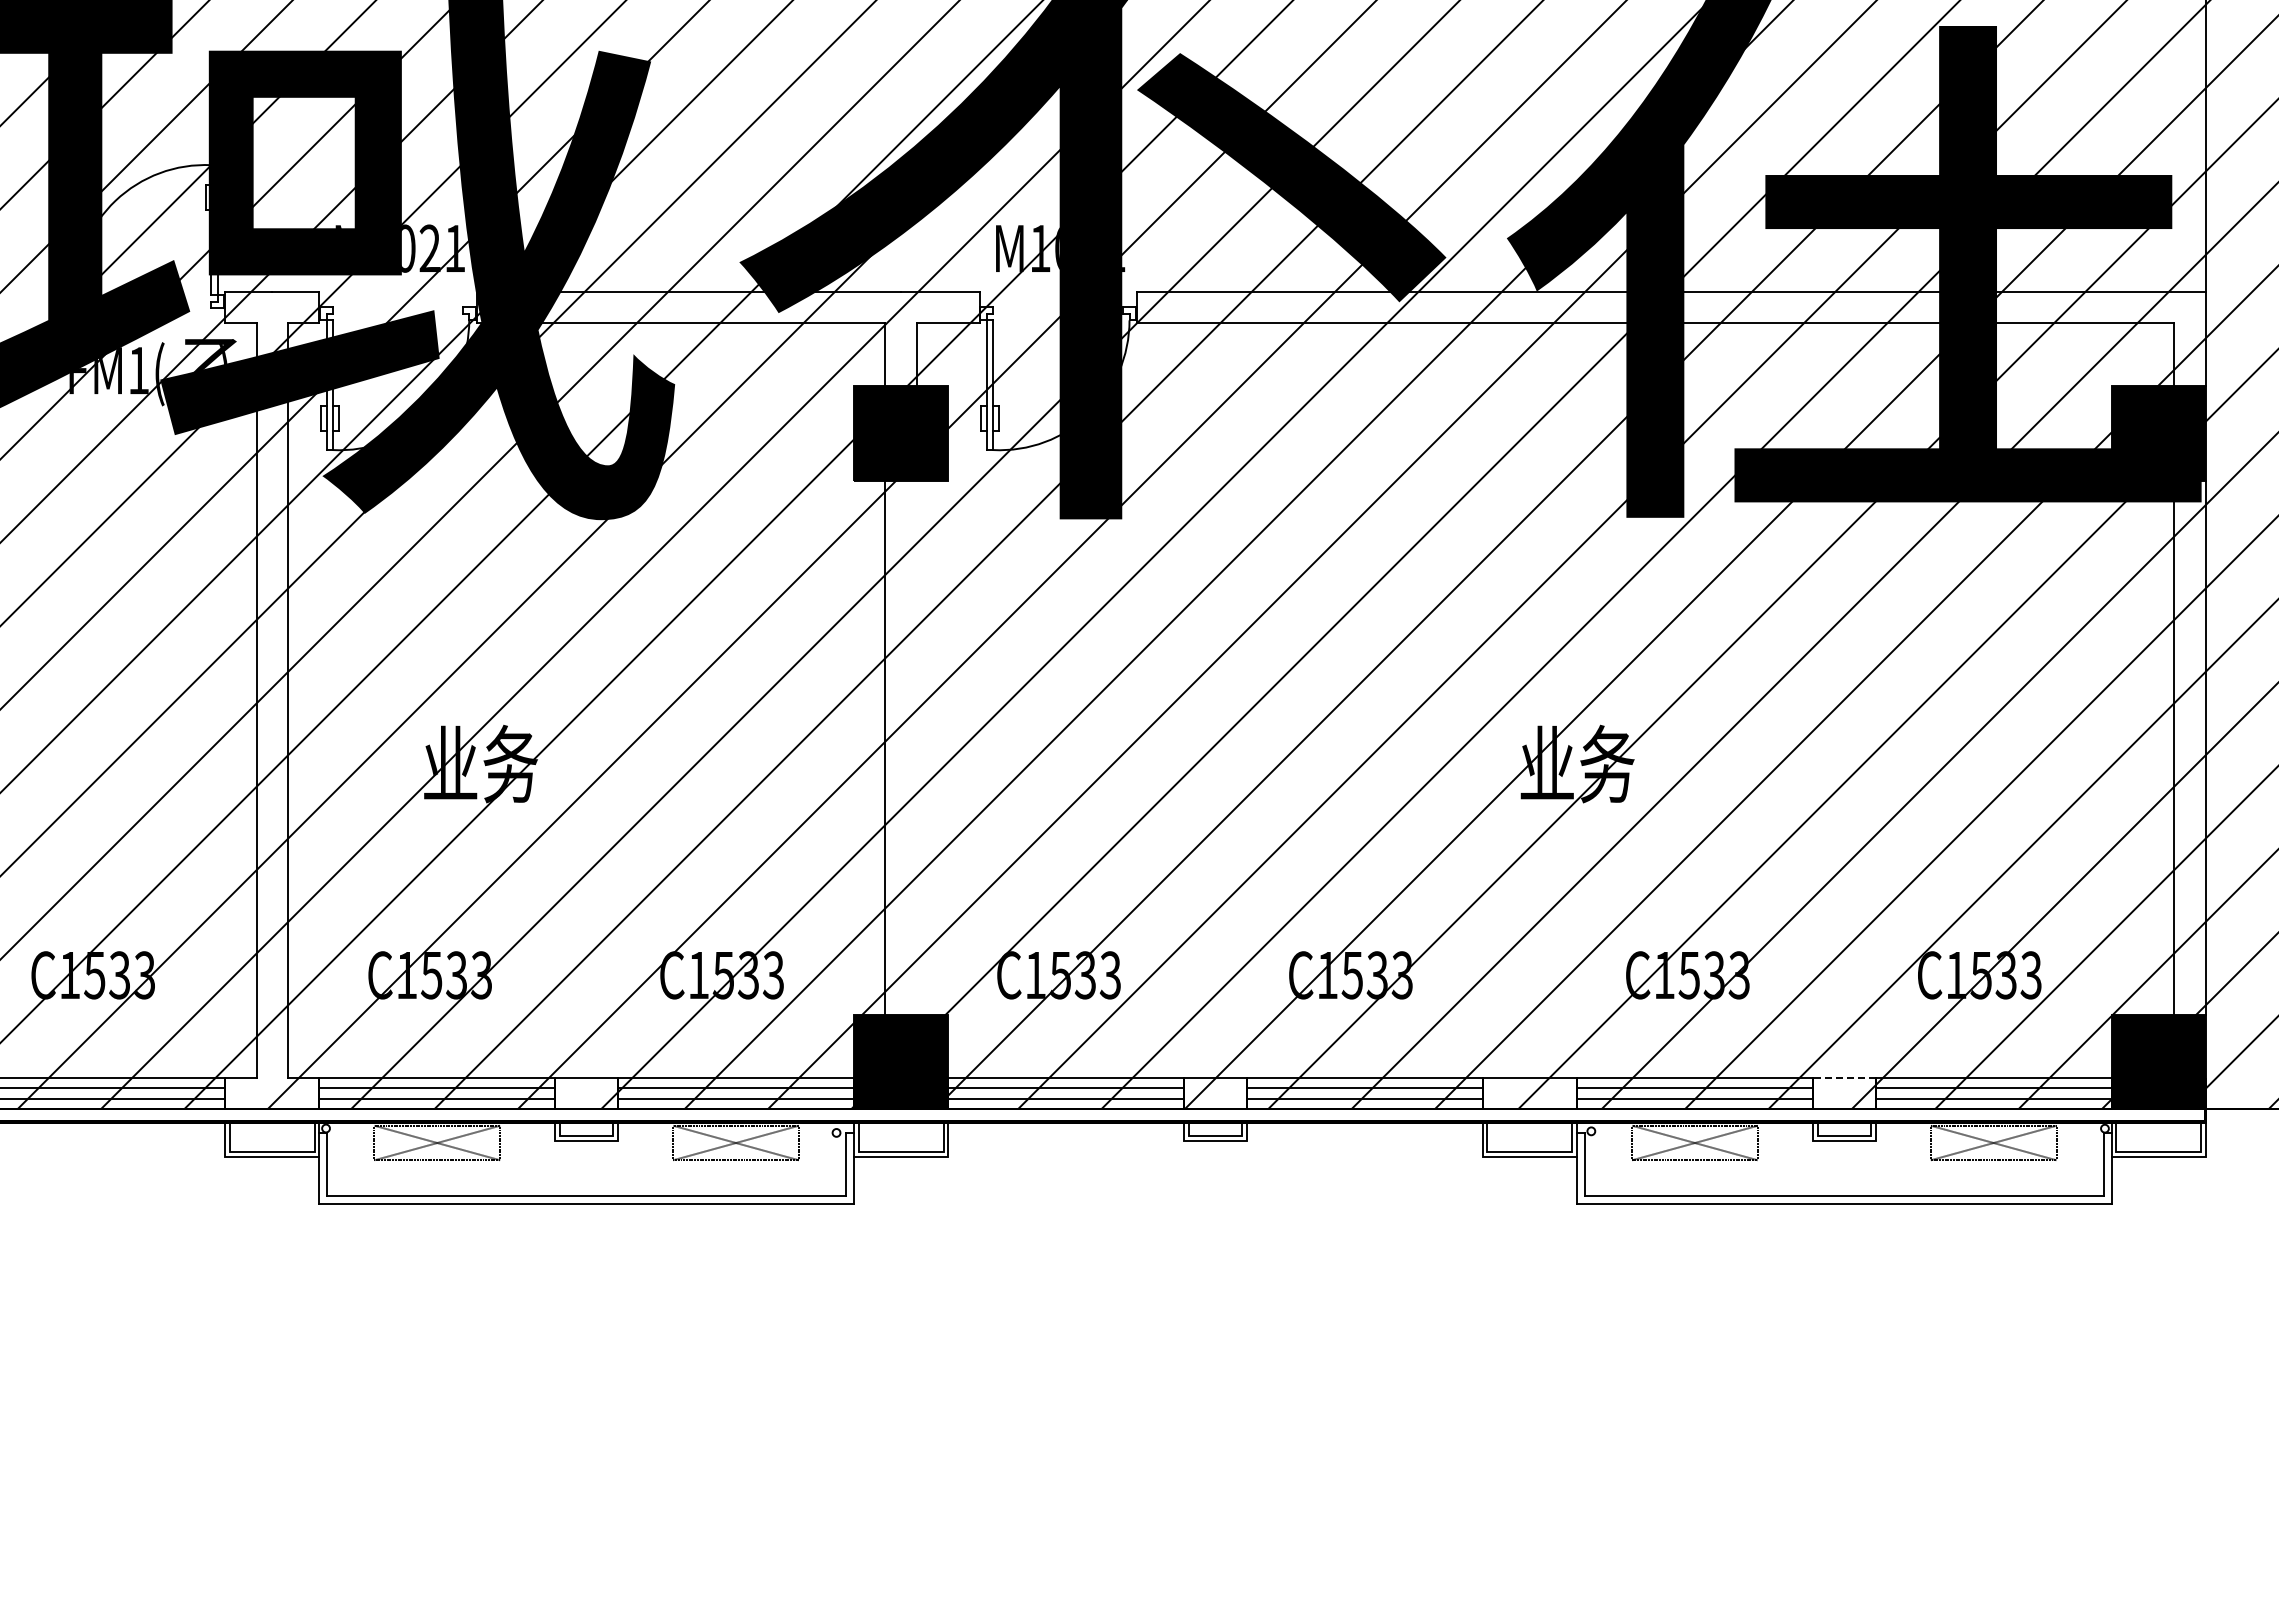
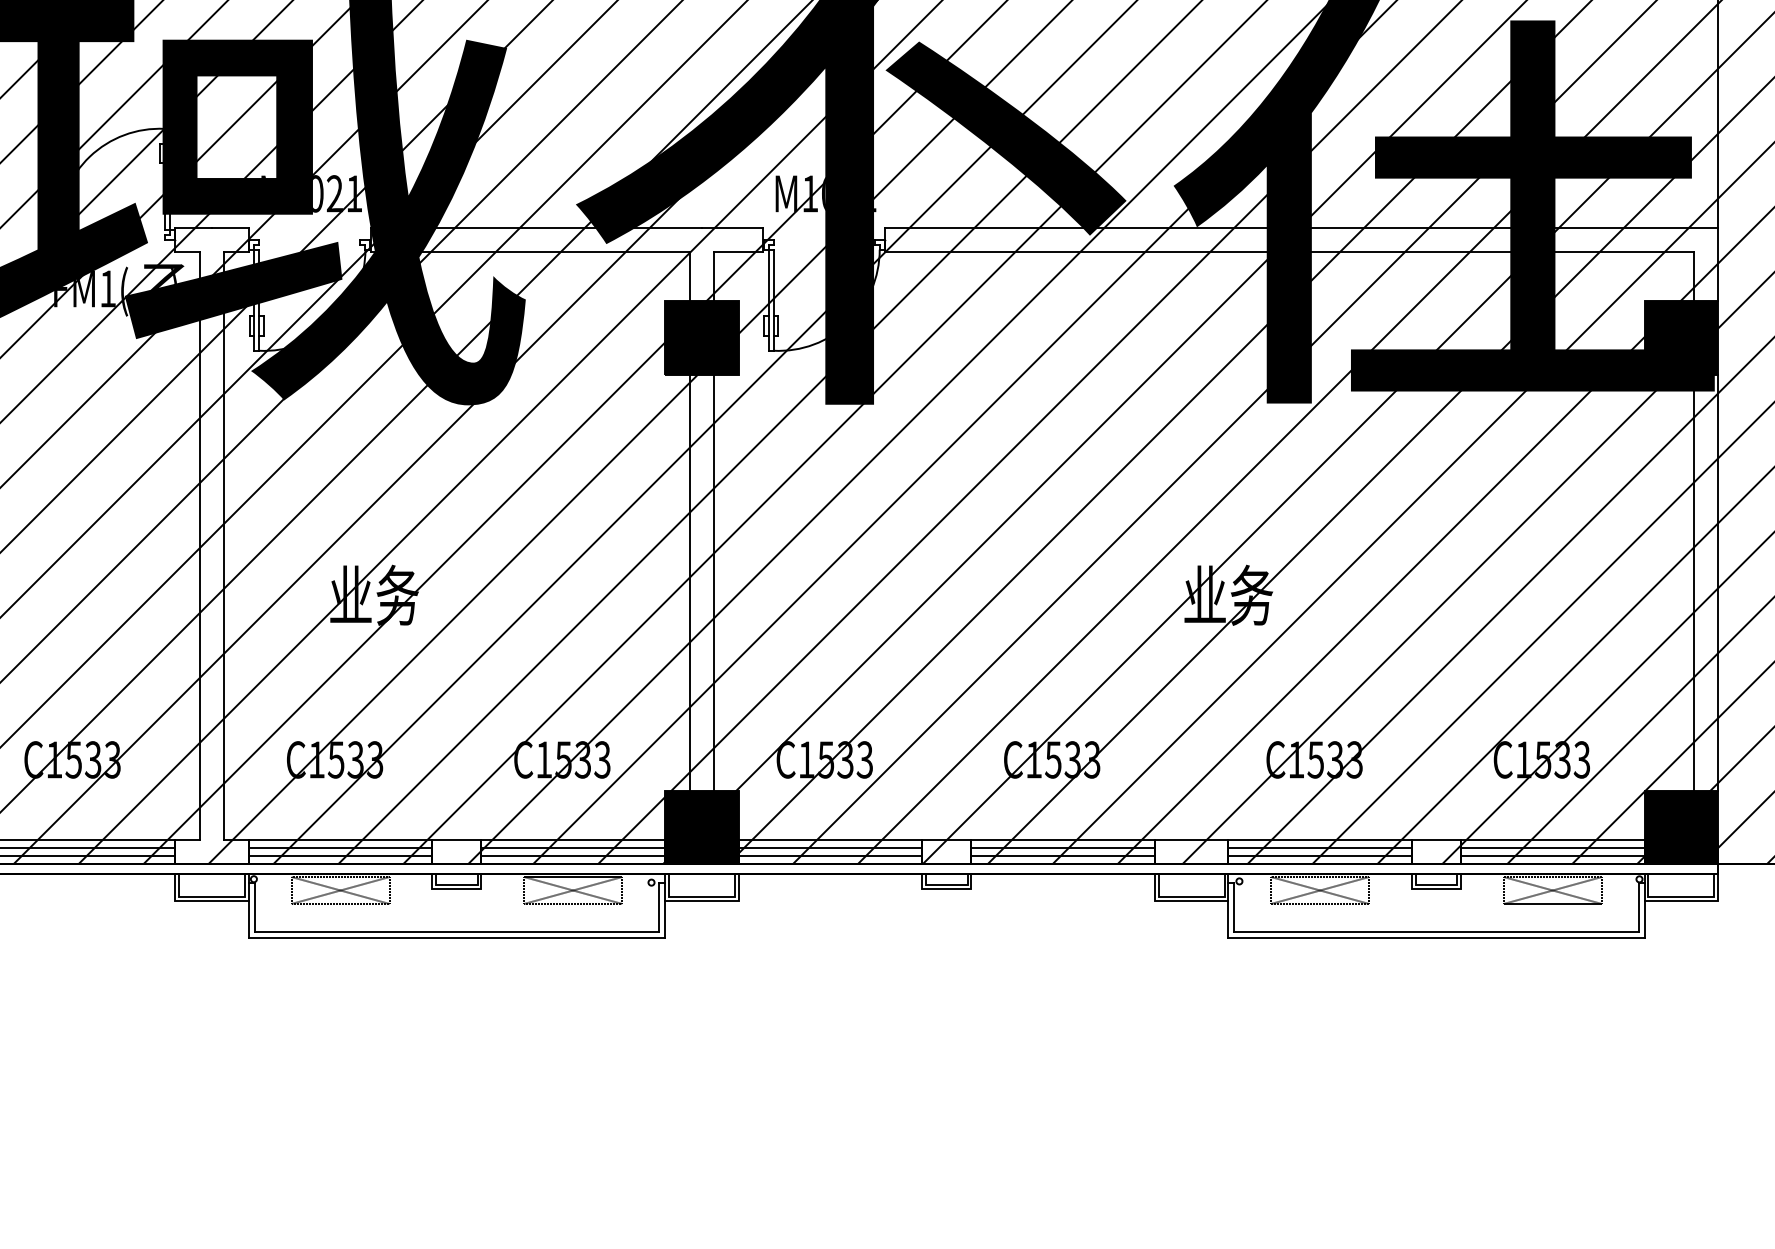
line: (916, 747) -> (713, 582), added
line: (1843, 1077) -> (1435, 839), dashed -> solid

